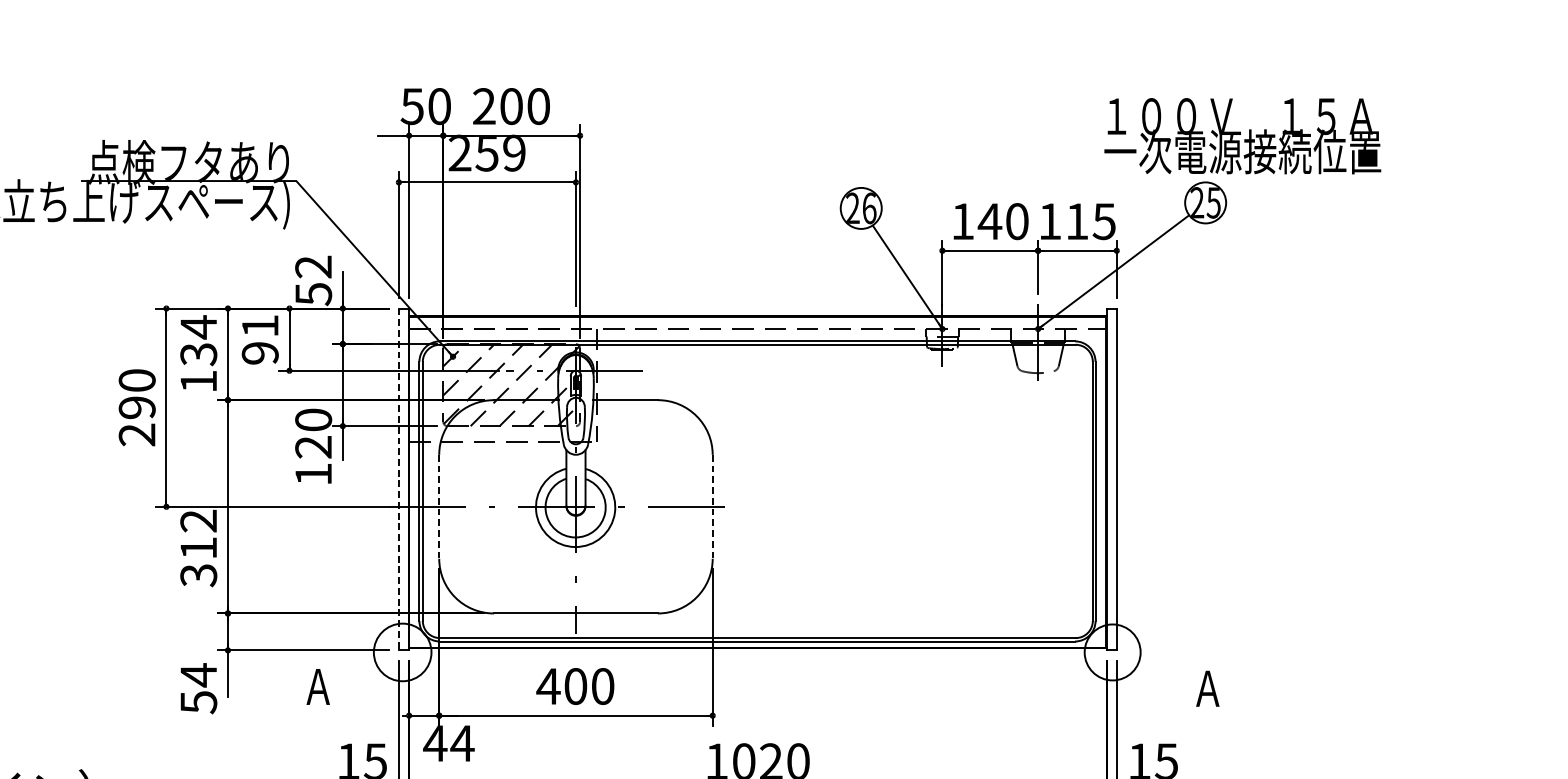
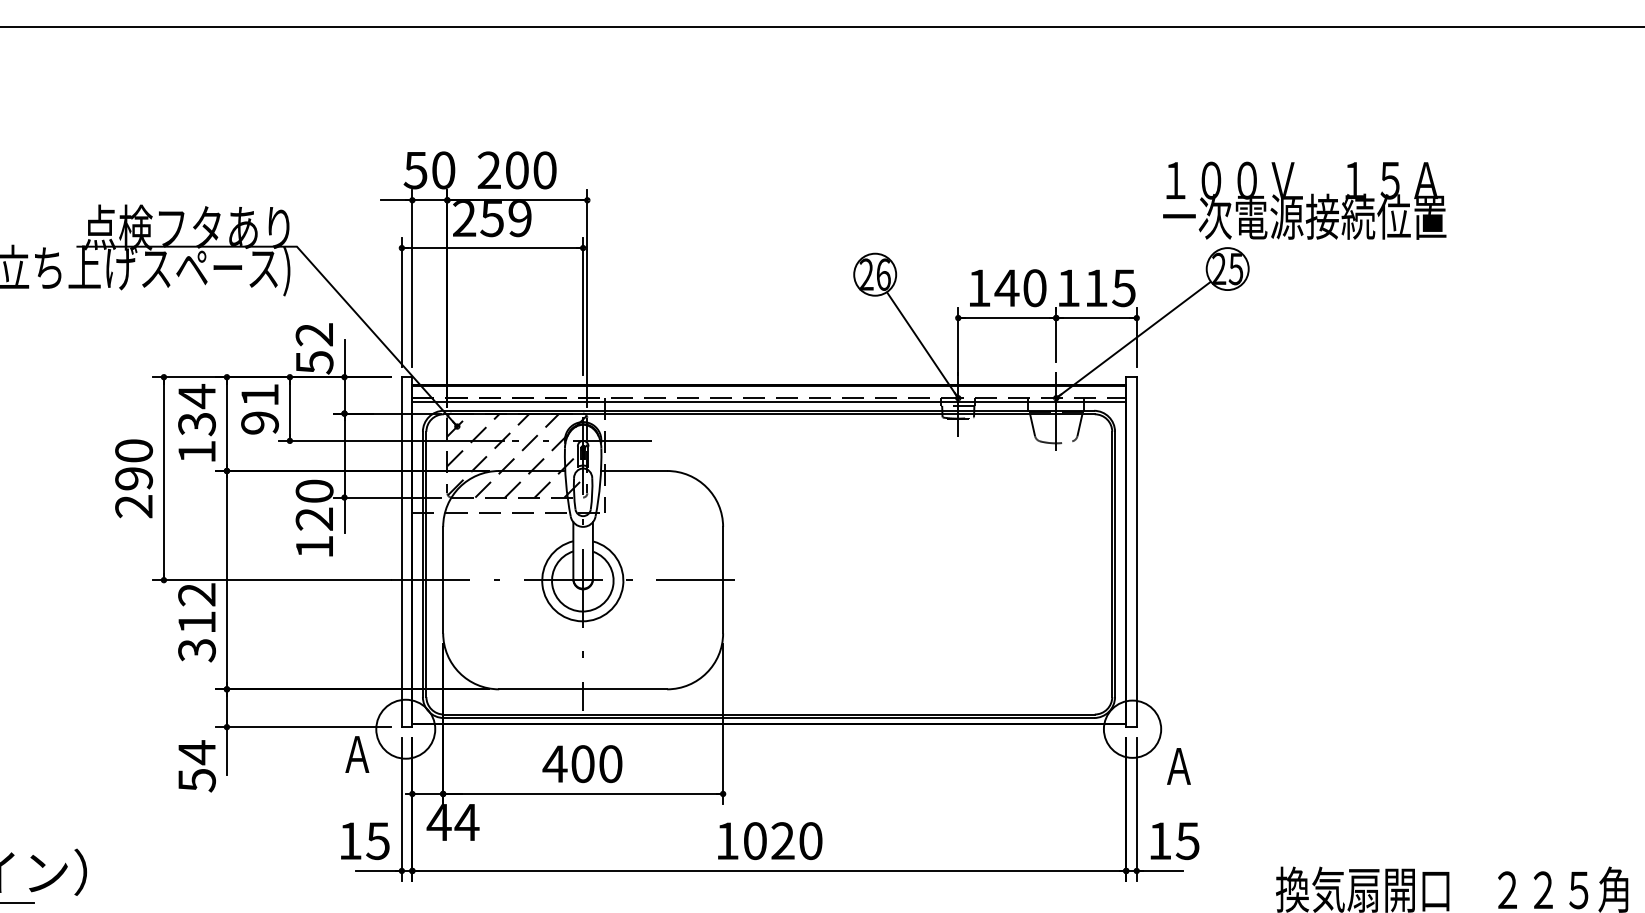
text: (1242, 135) -> (1304, 200), moved
line: (757, 332) -> (768, 401), added
line: (398, 479) -> (401, 552), dashed -> solid
line: (439, 507) -> (443, 580), dashed -> solid
line: (713, 507) -> (723, 580), dashed -> solid
text: (318, 686) -> (357, 754), moved
text: (1207, 688) -> (1178, 766), moved

